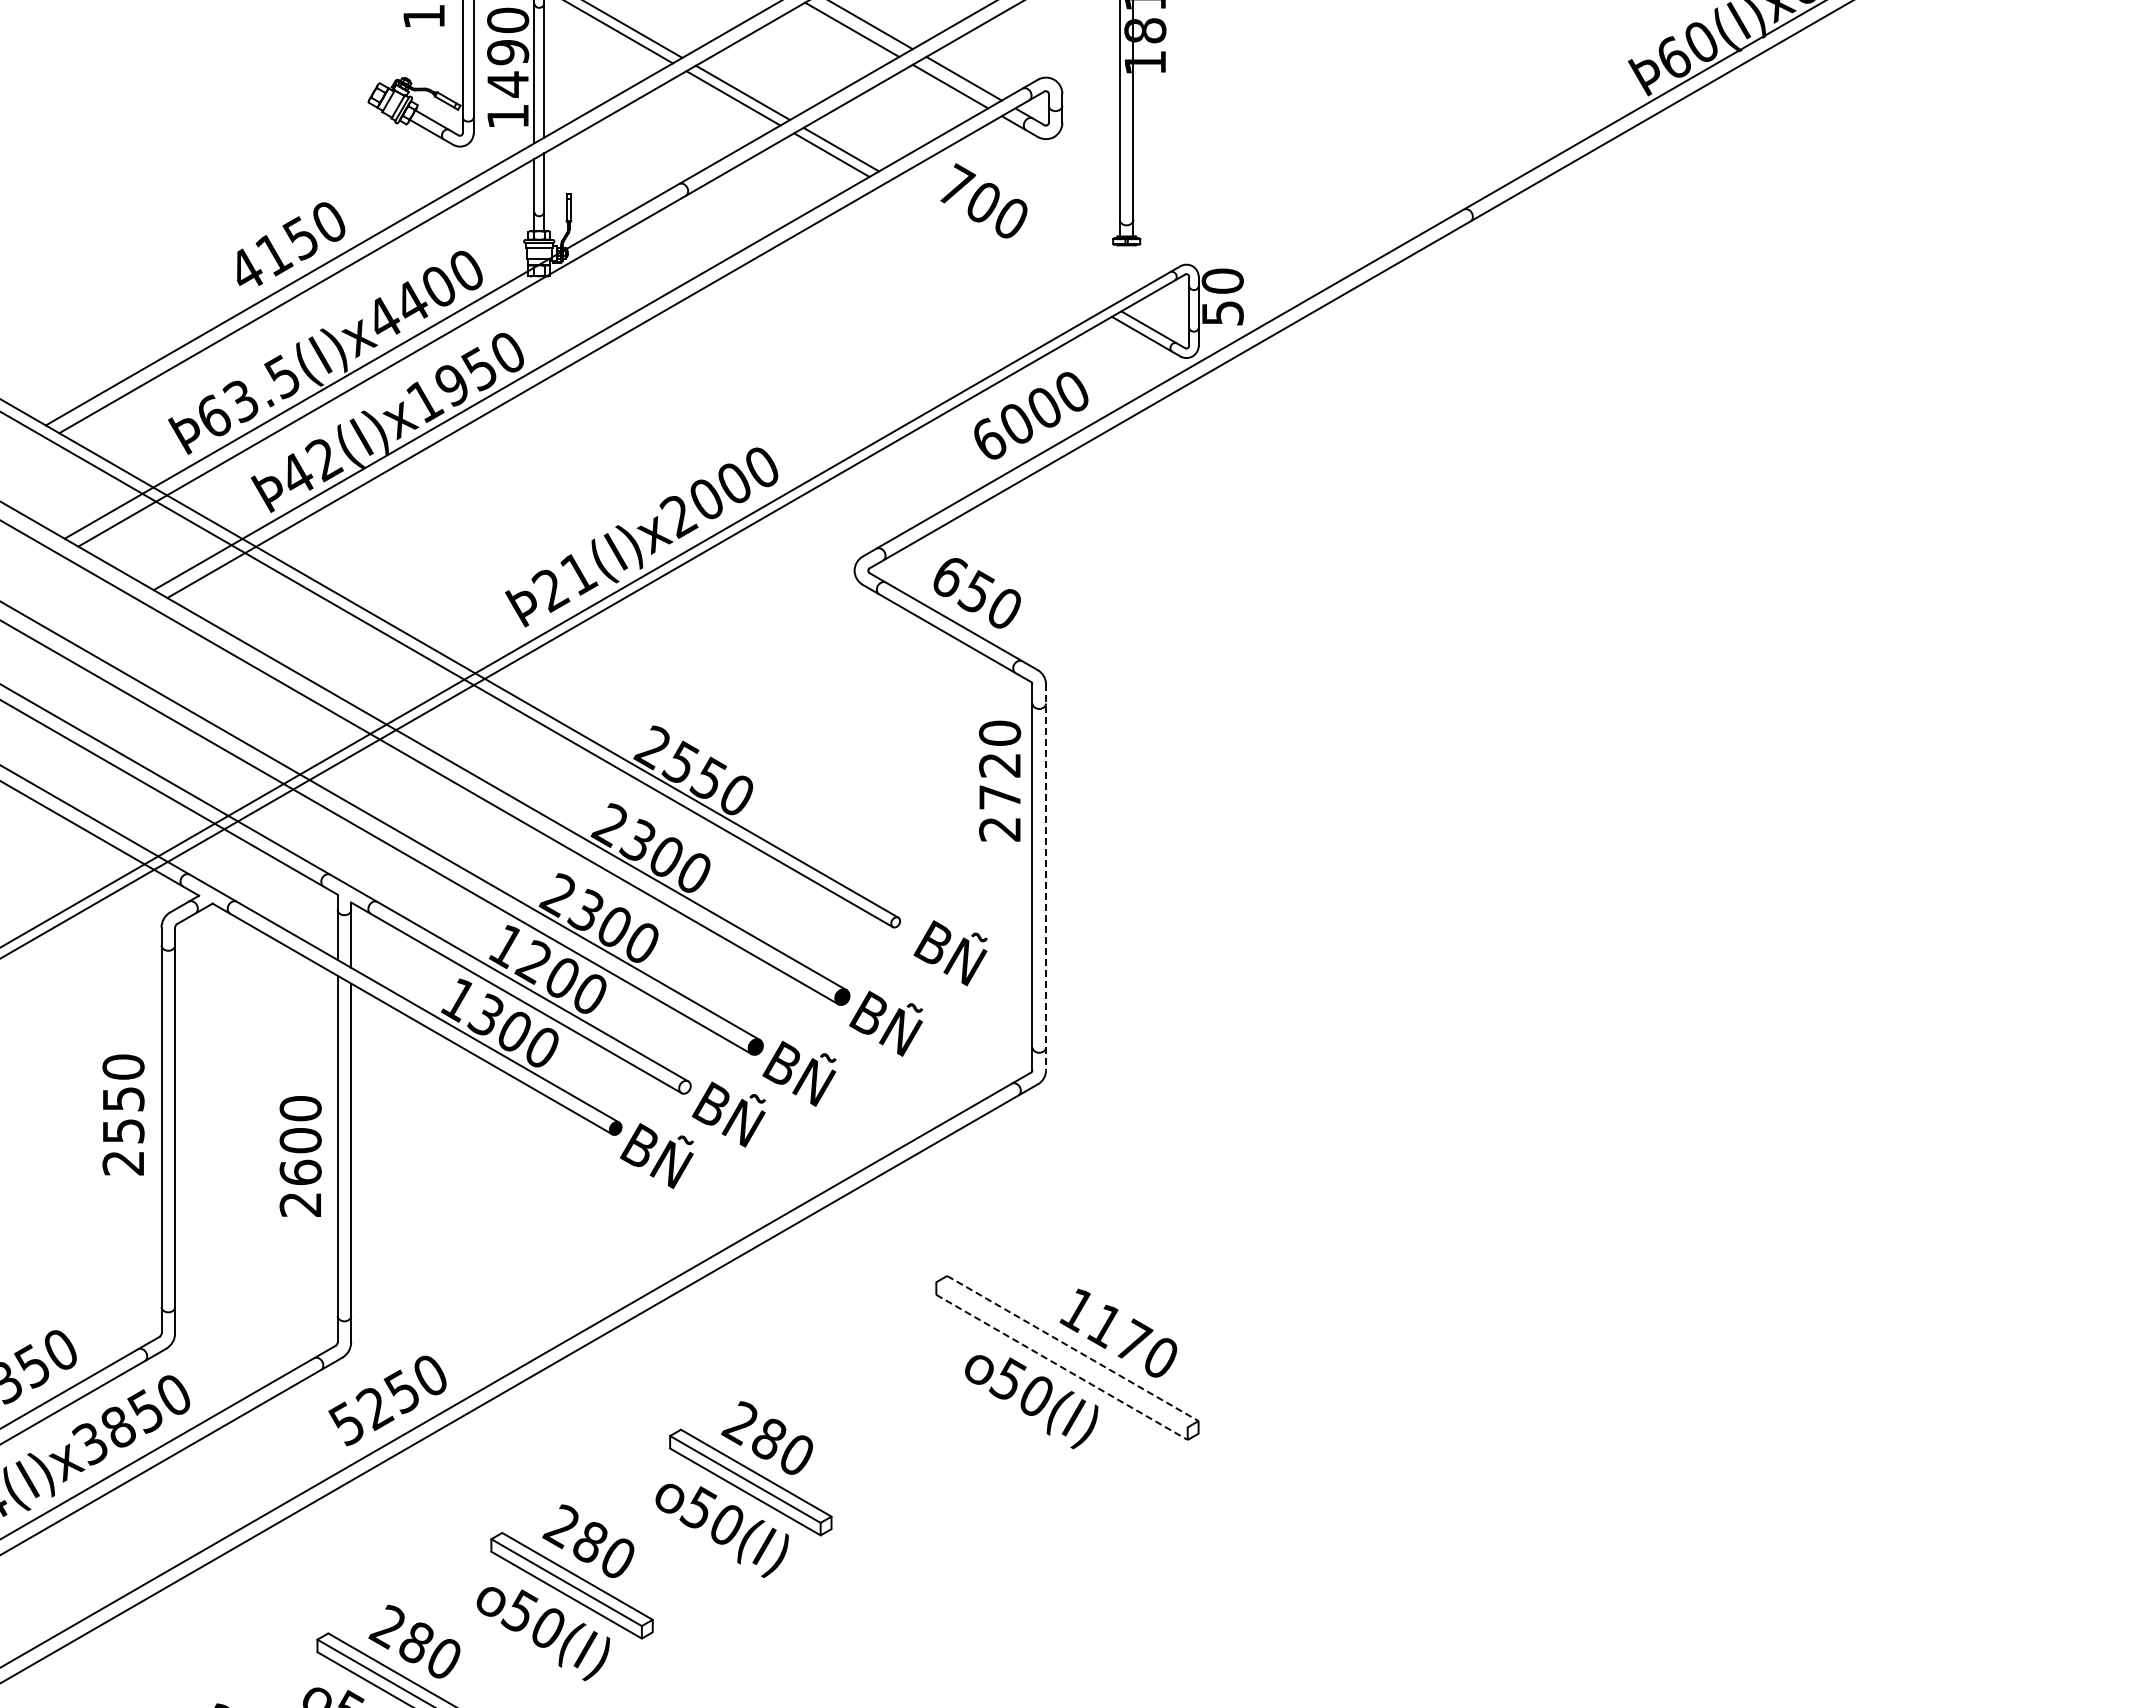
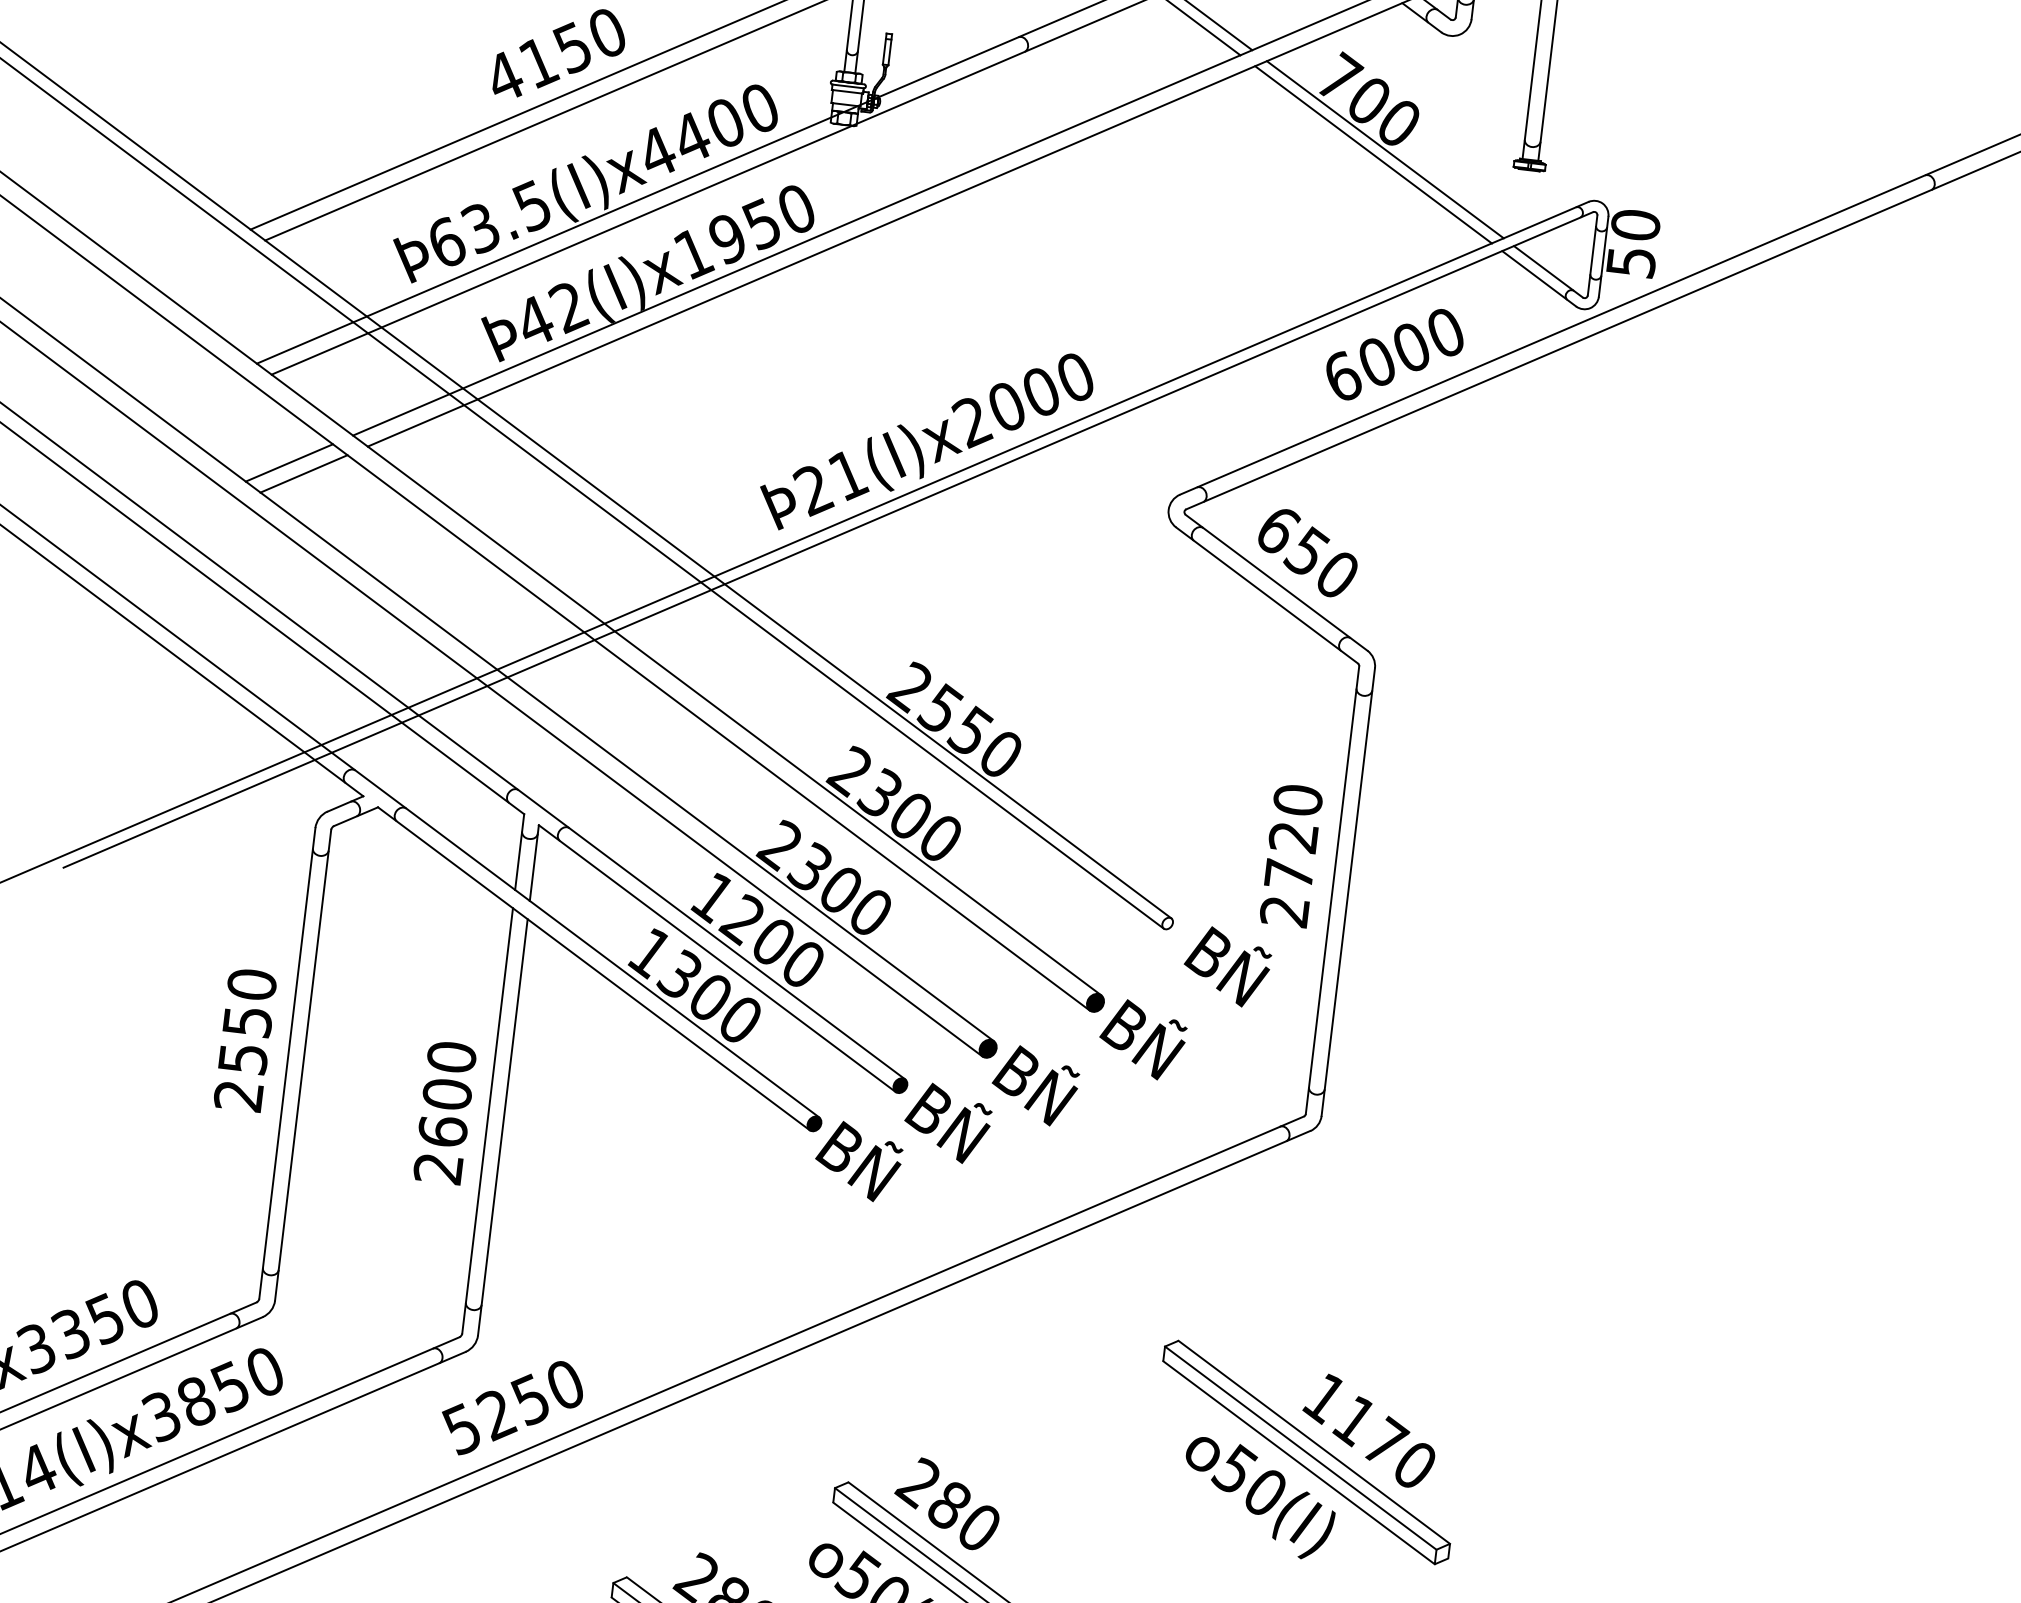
line: (1001, 242) -> (1384, 149), added
line: (992, 247) -> (1373, 154), added
line: (102, 619) -> (289, 462), added
line: (115, 627) -> (303, 473), added
text: (1000, 780) -> (1292, 854), moved
line: (1046, 877) -> (1348, 892), dashed -> solid
fill: (684, 1086) -> (900, 1084), added
line: (1073, 1348) -> (1314, 1442), dashed -> solid
line: (1061, 1354) -> (1300, 1447), added
line: (1062, 1367) -> (1299, 1462), dashed -> solid

